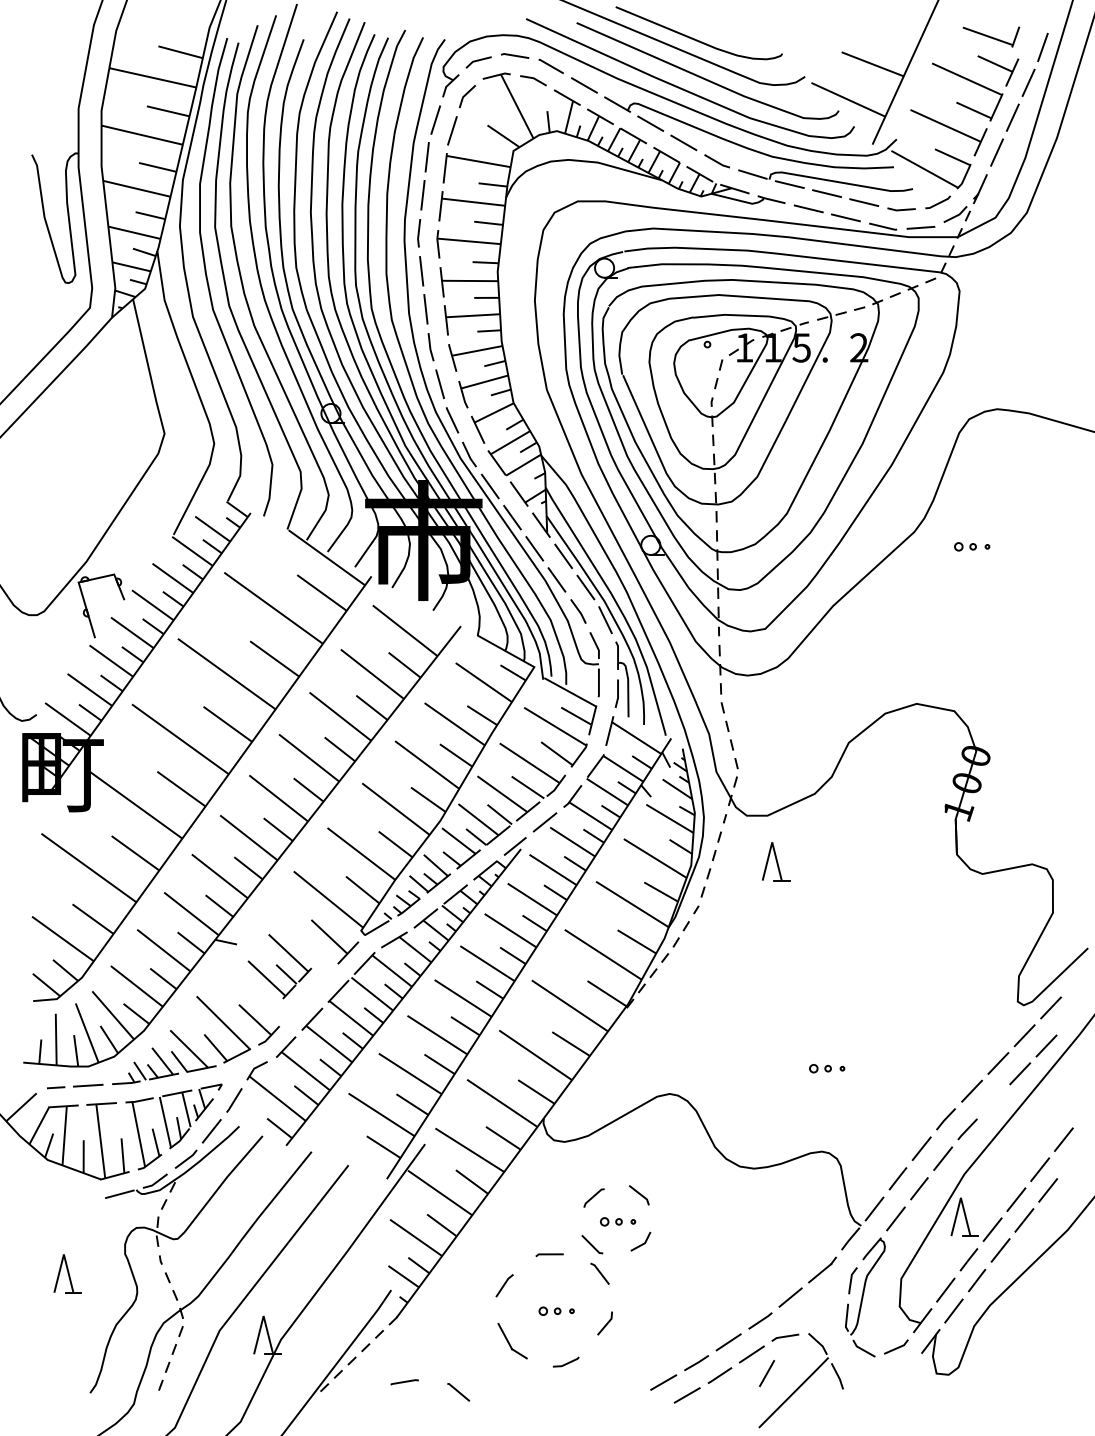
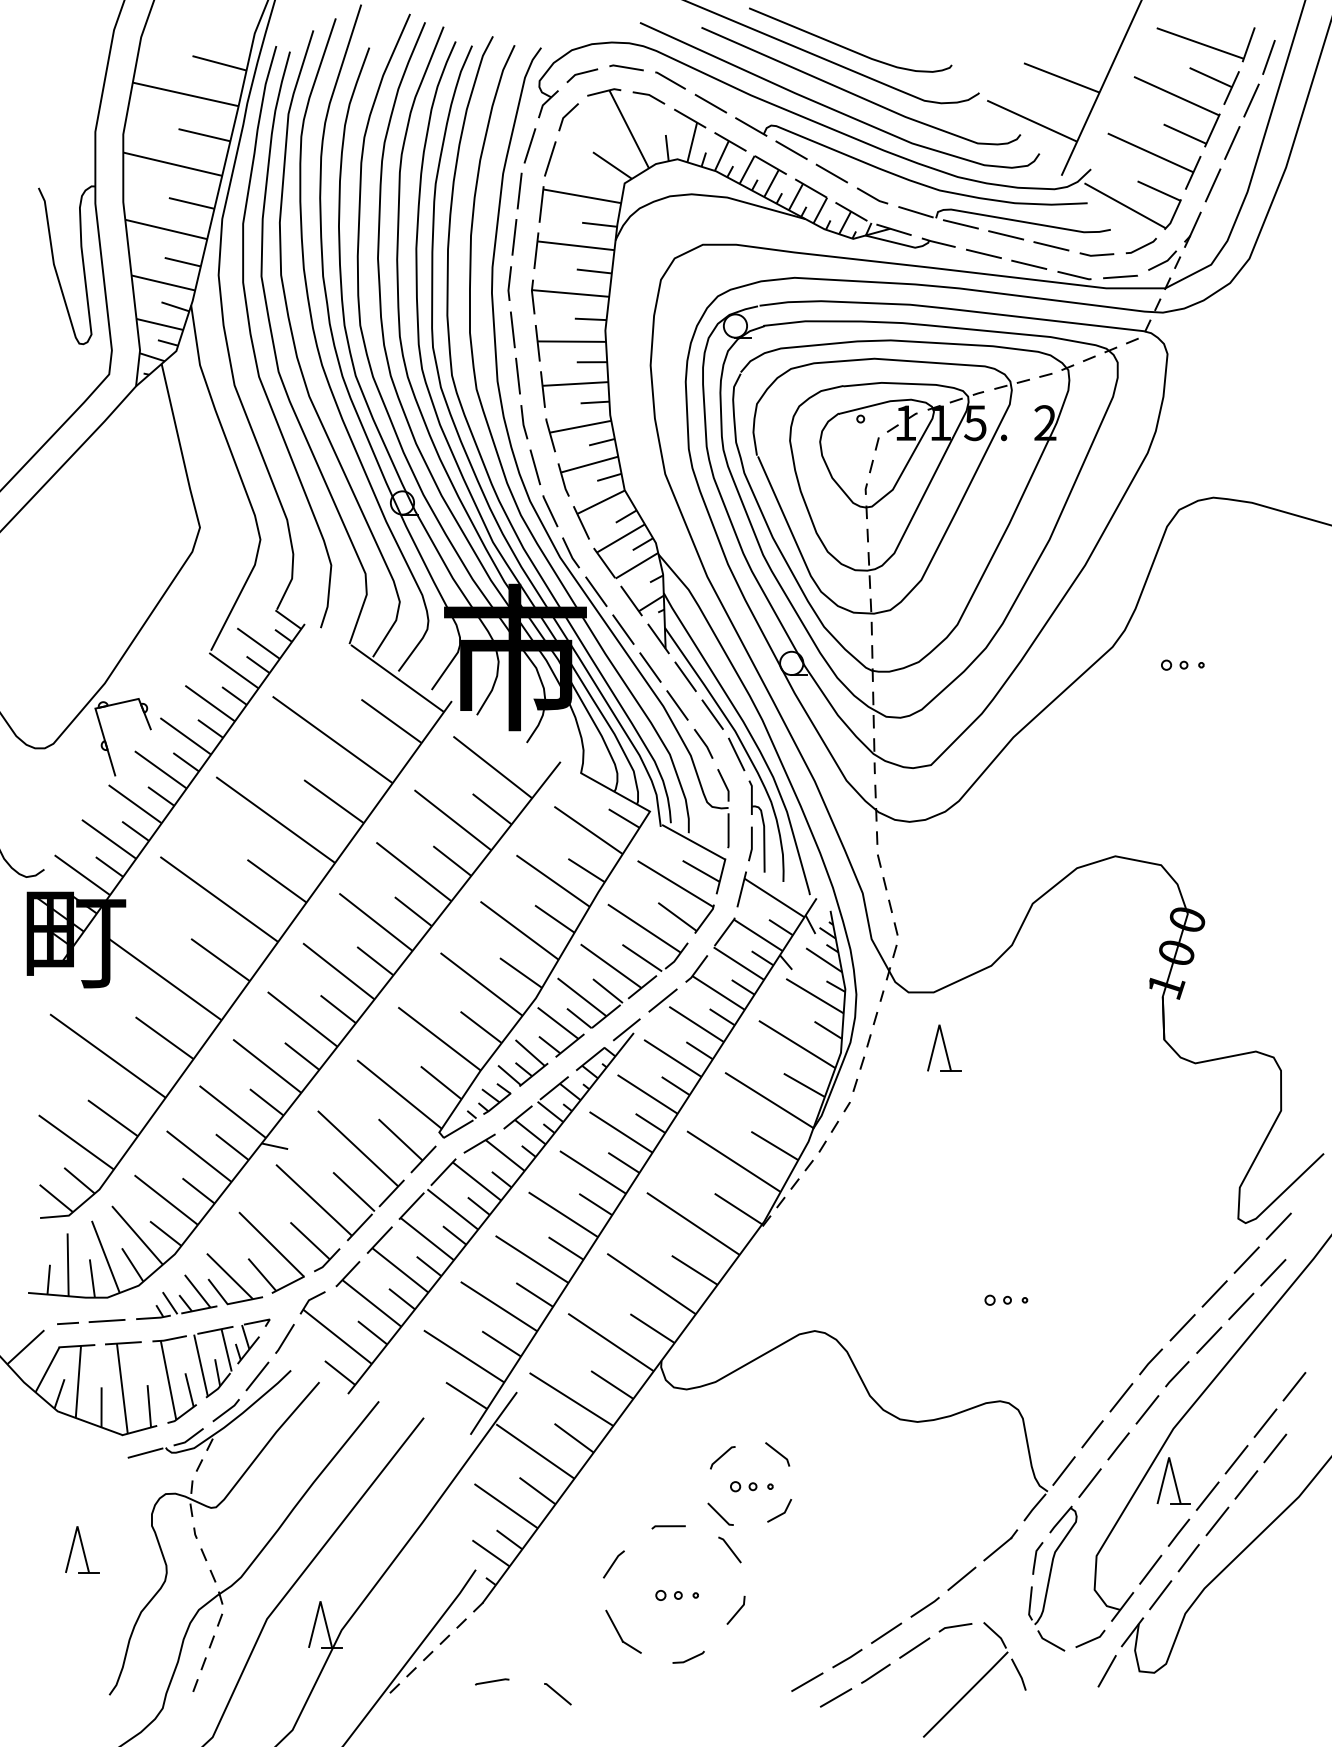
part: (990, 36) -> (1205, 44), size x1.43
part: (279, 966) -> (339, 1175), size x1.67
line: (994, 1100) -> (1209, 1339), added
line: (766, 1373) -> (1106, 1671), moved

